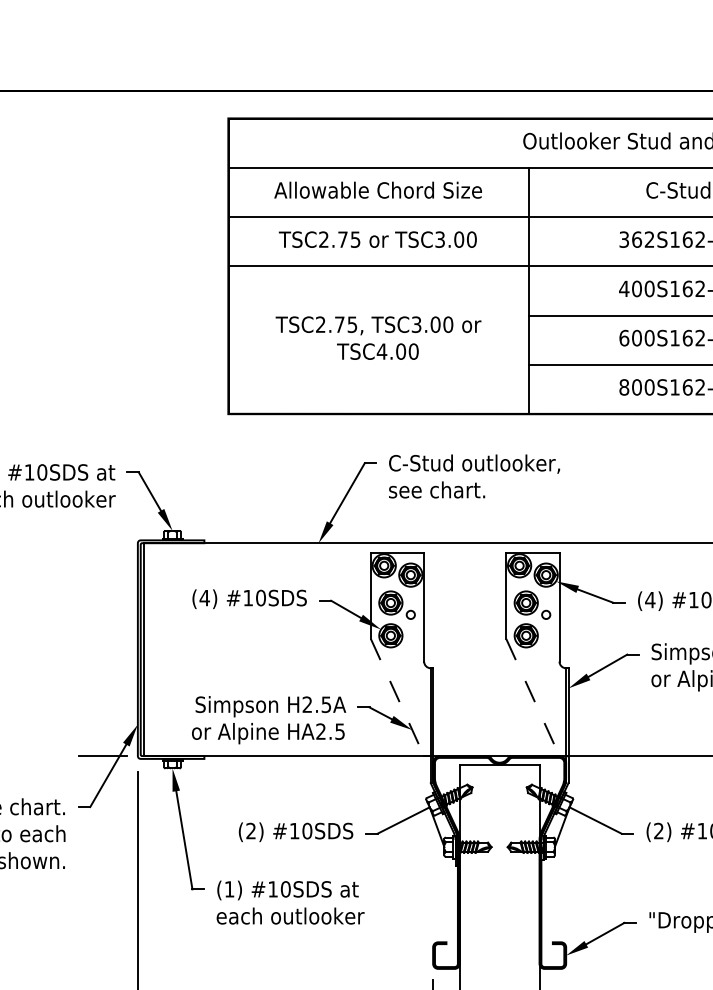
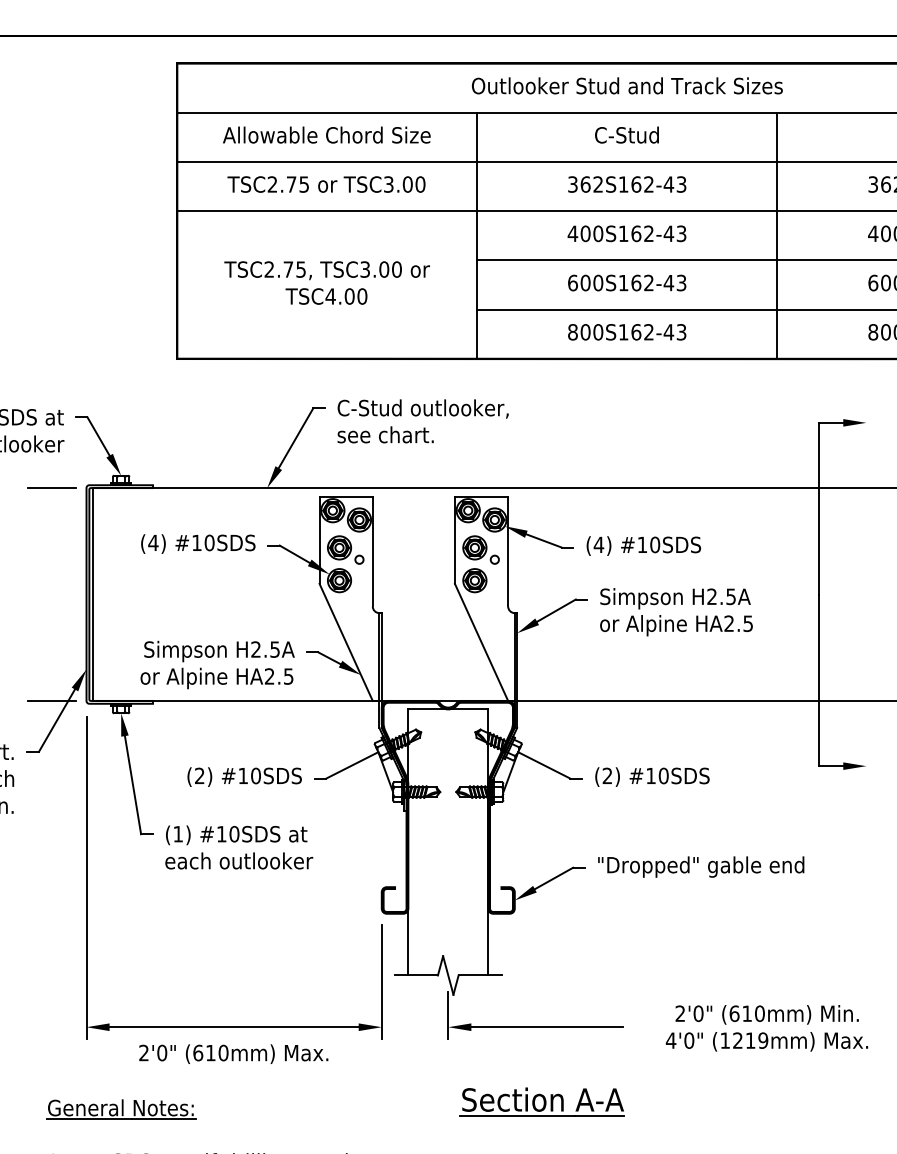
line: (102, 542) -> (51, 487), added
line: (397, 697) -> (346, 642), dashed -> solid
line: (532, 697) -> (481, 642), dashed -> solid

